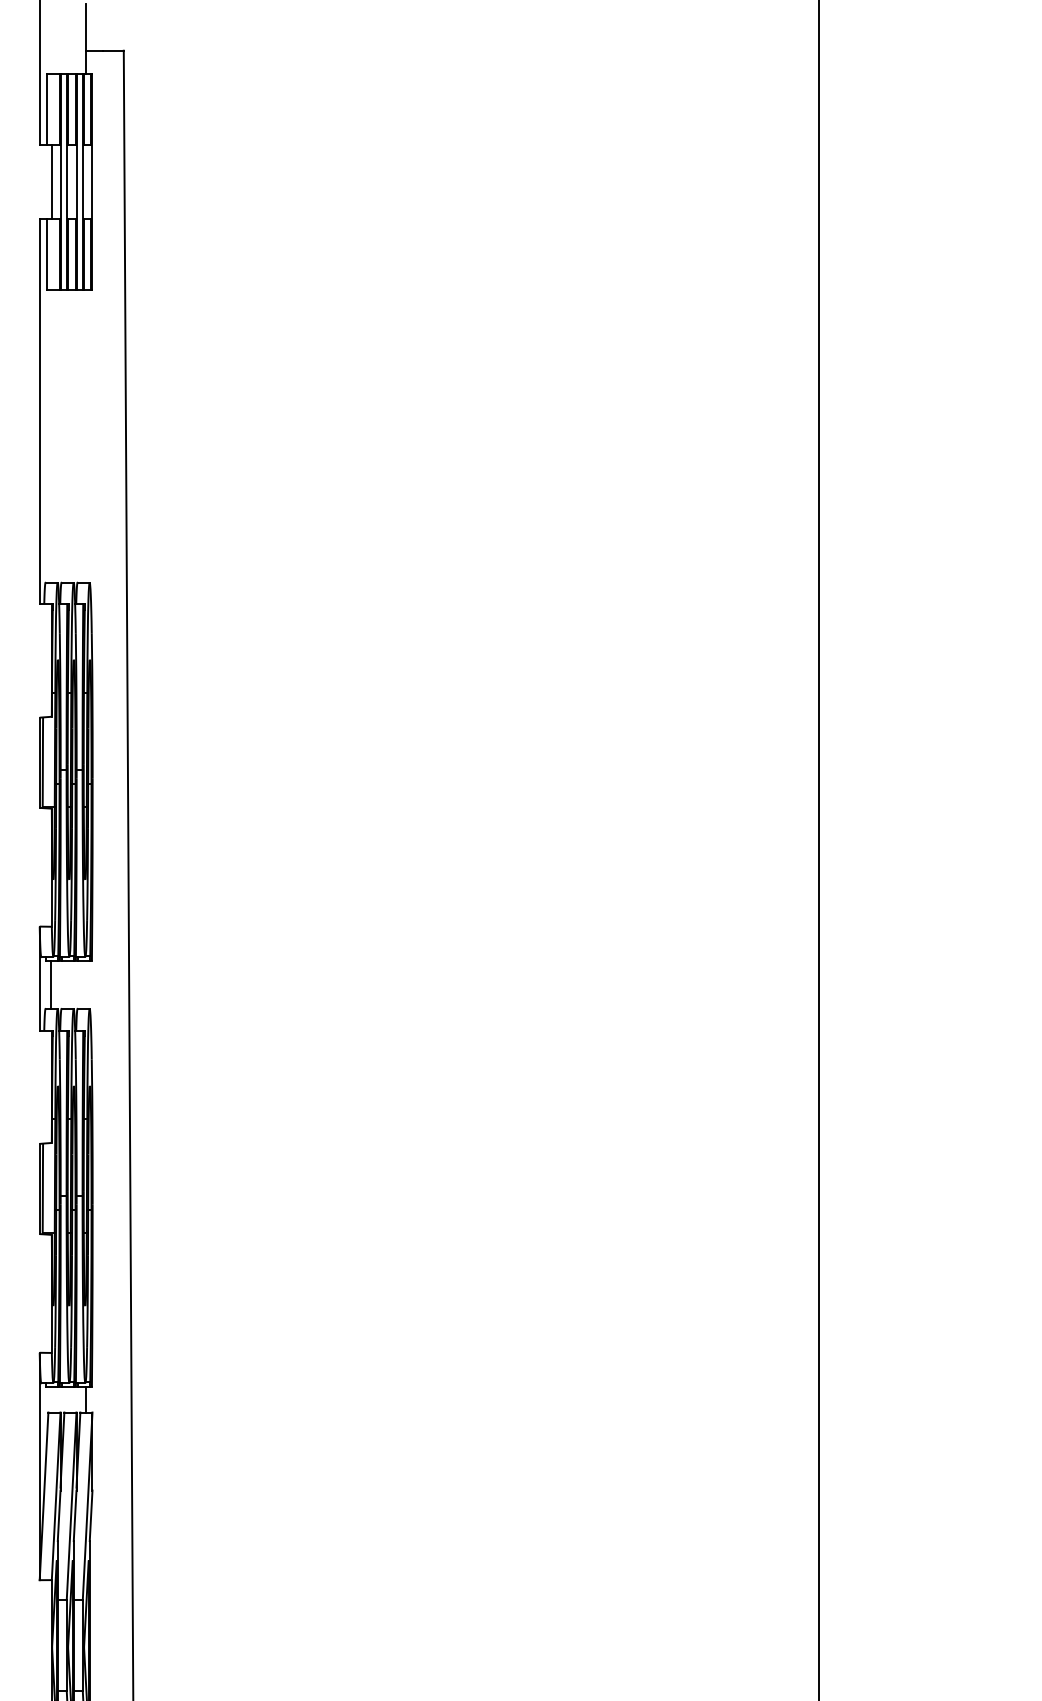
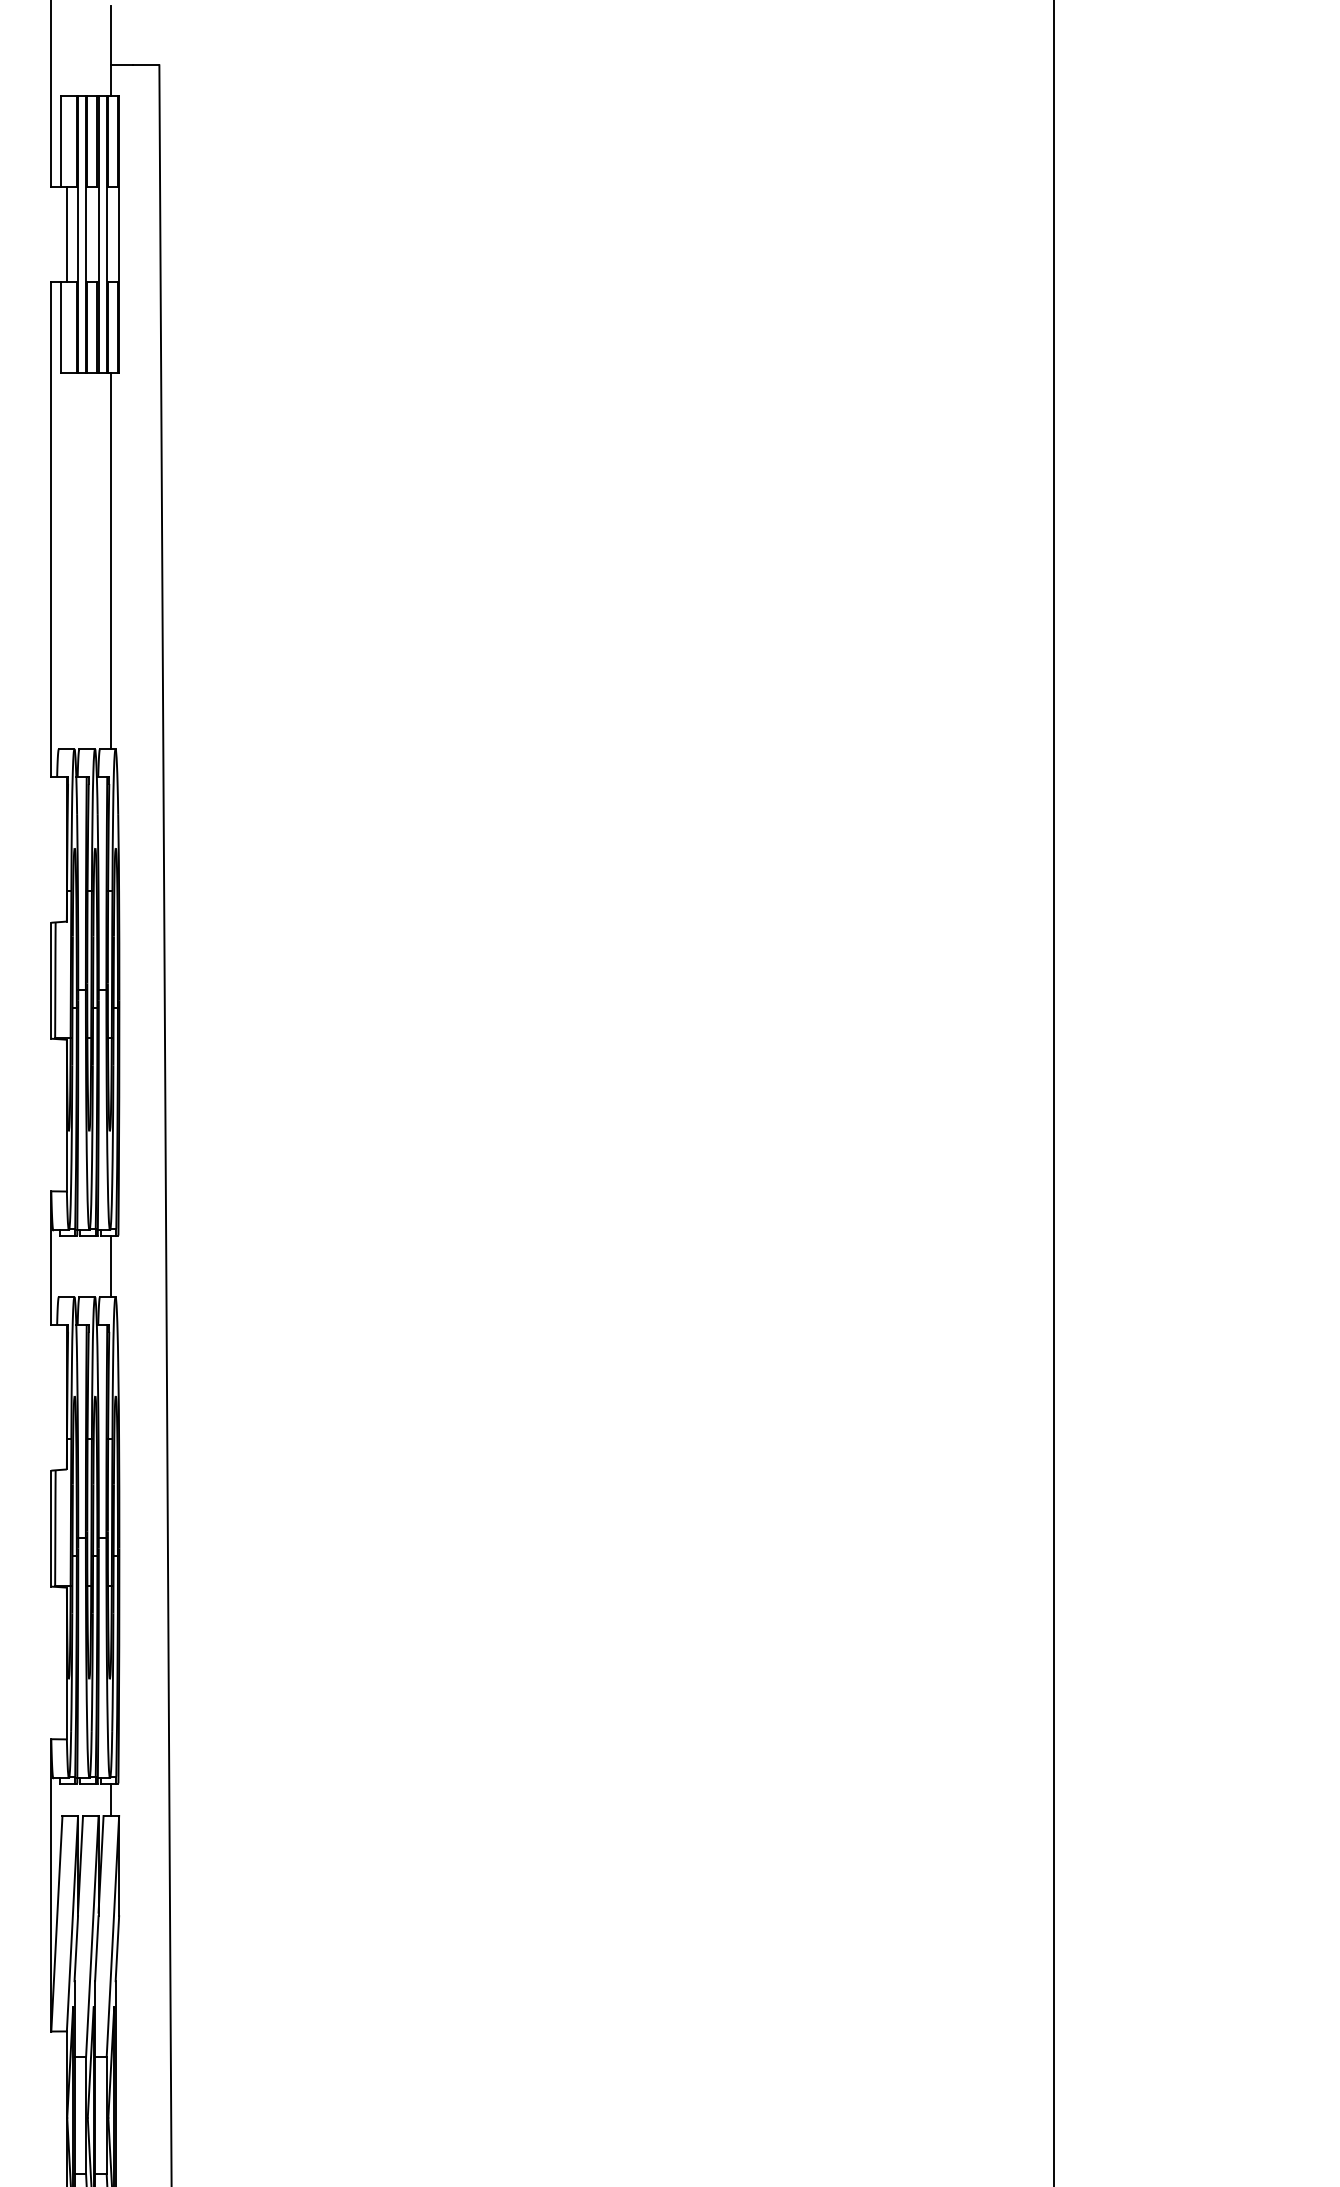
line: (86, 435) -> (111, 560), added
line: (51, 985) -> (111, 1266), moved

